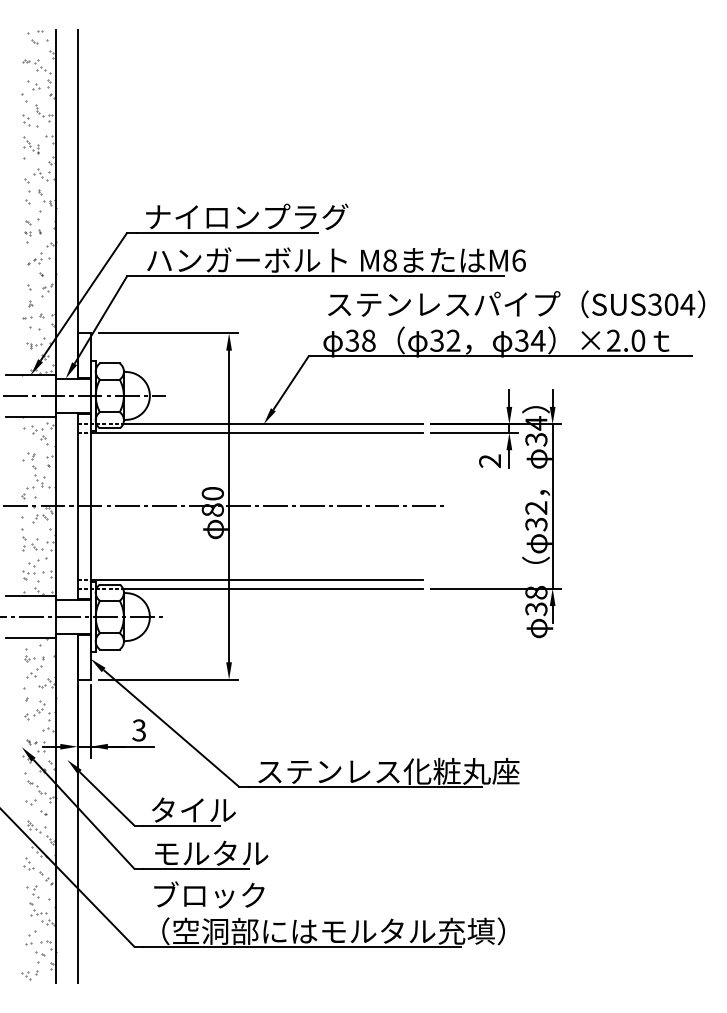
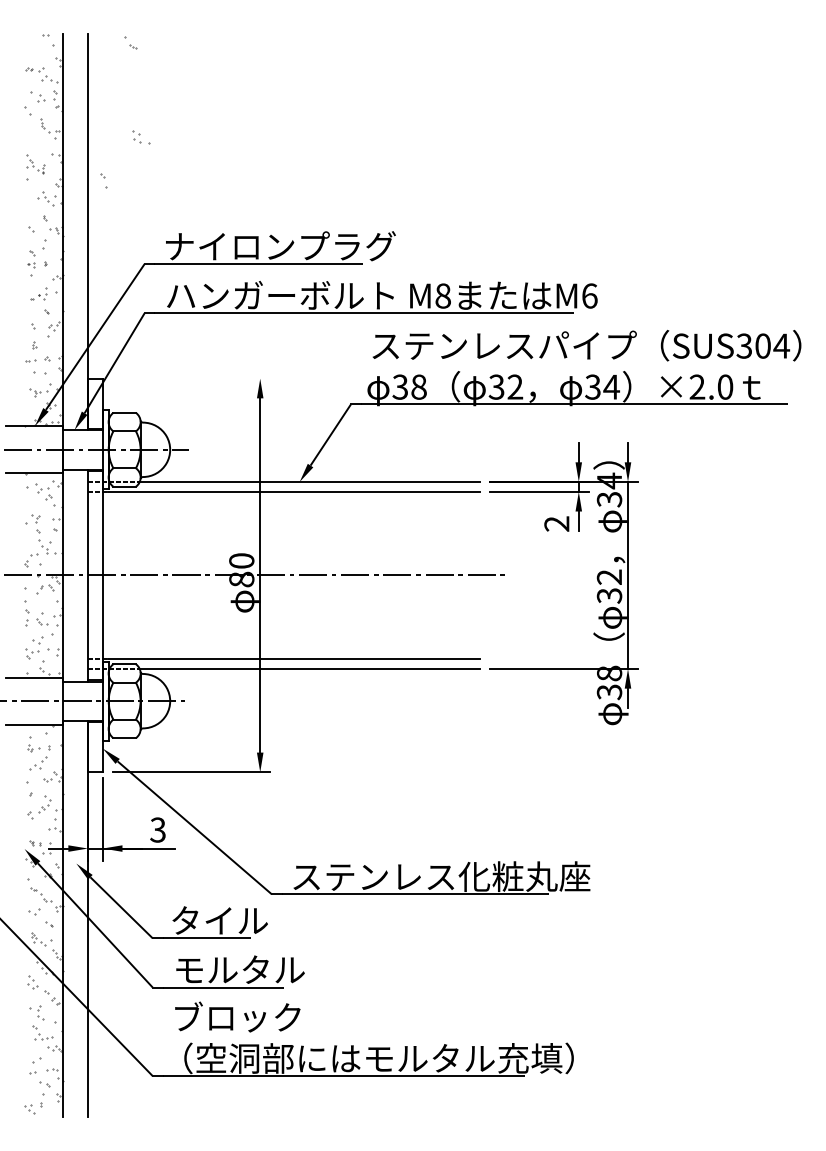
part: (32, 38) -> (131, 43), moved
part: (30, 120) -> (141, 136), moved
part: (27, 185) -> (103, 181), moved
line: (168, 333) -> (191, 378), removed

